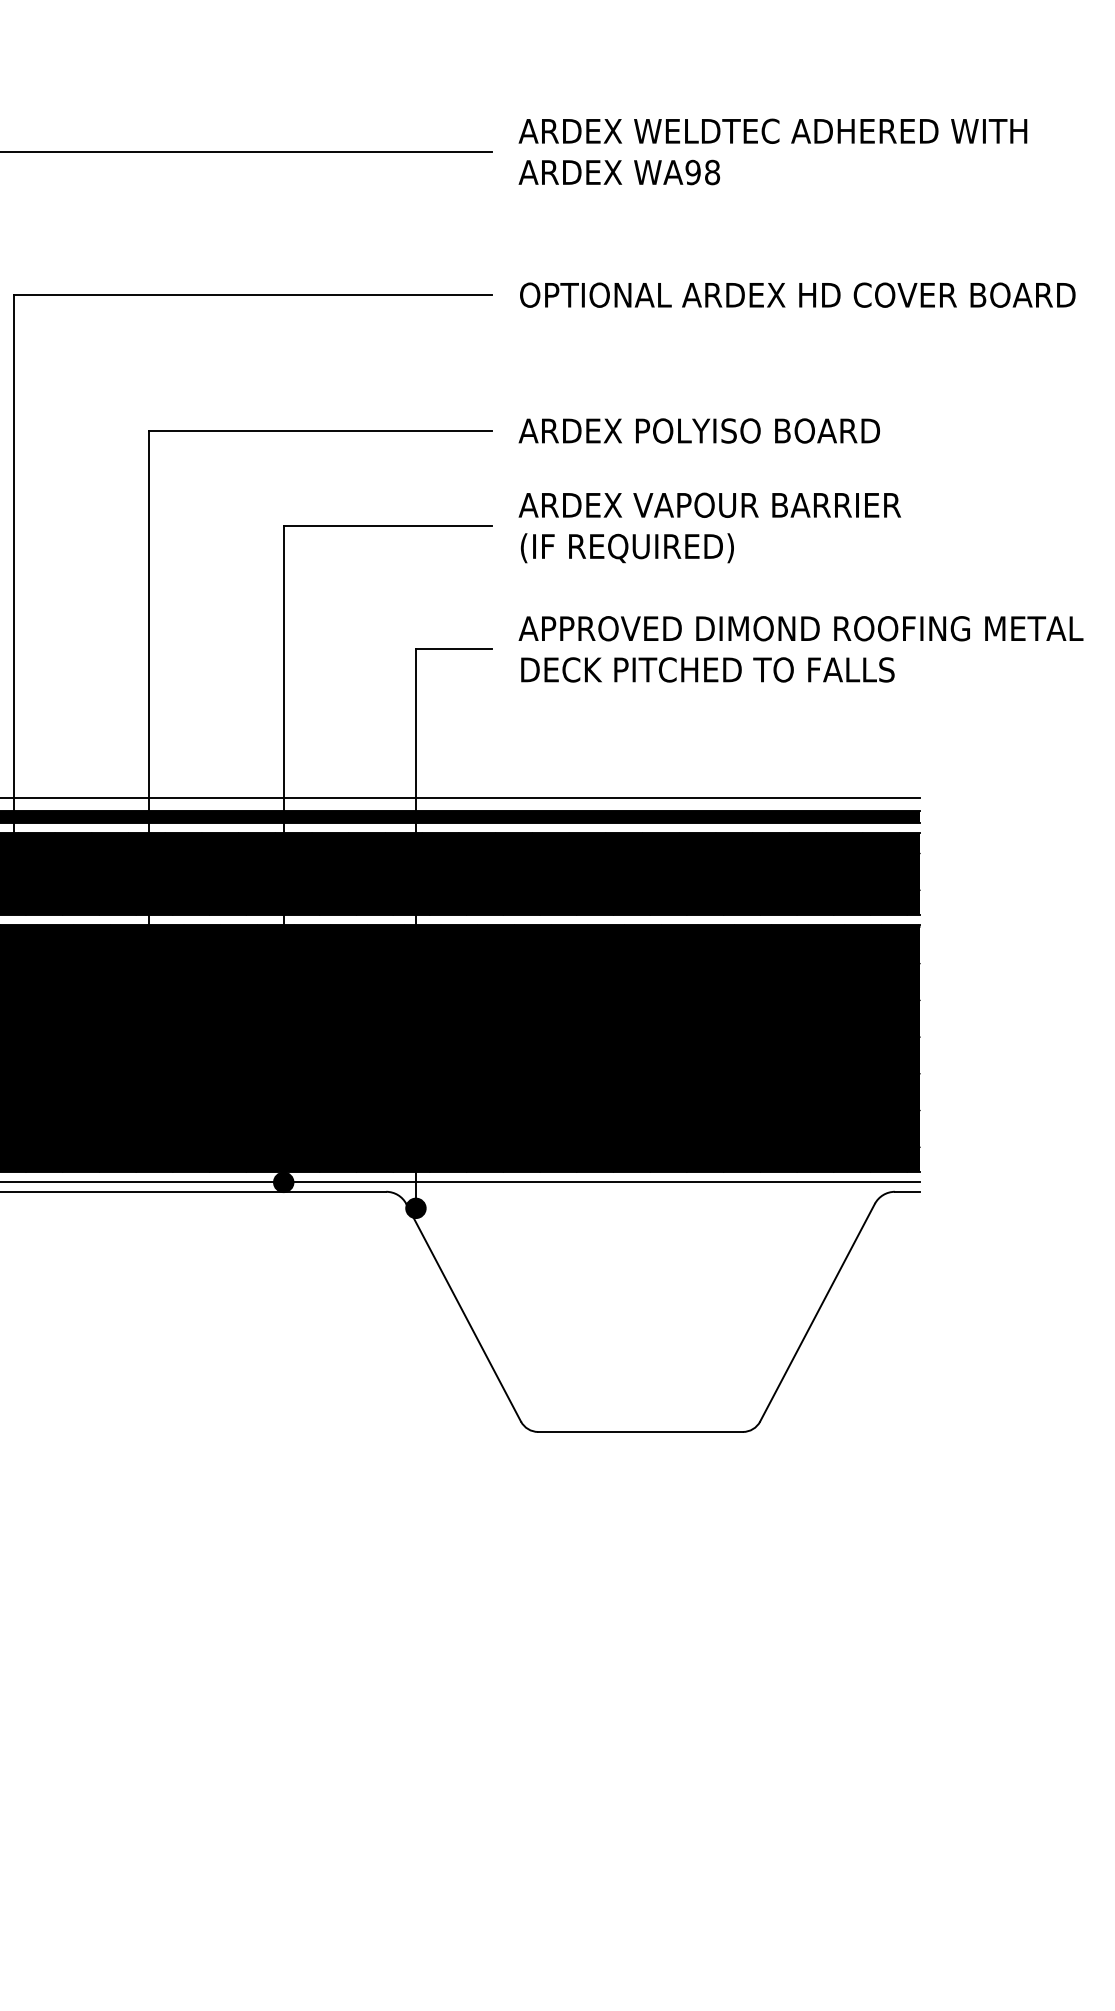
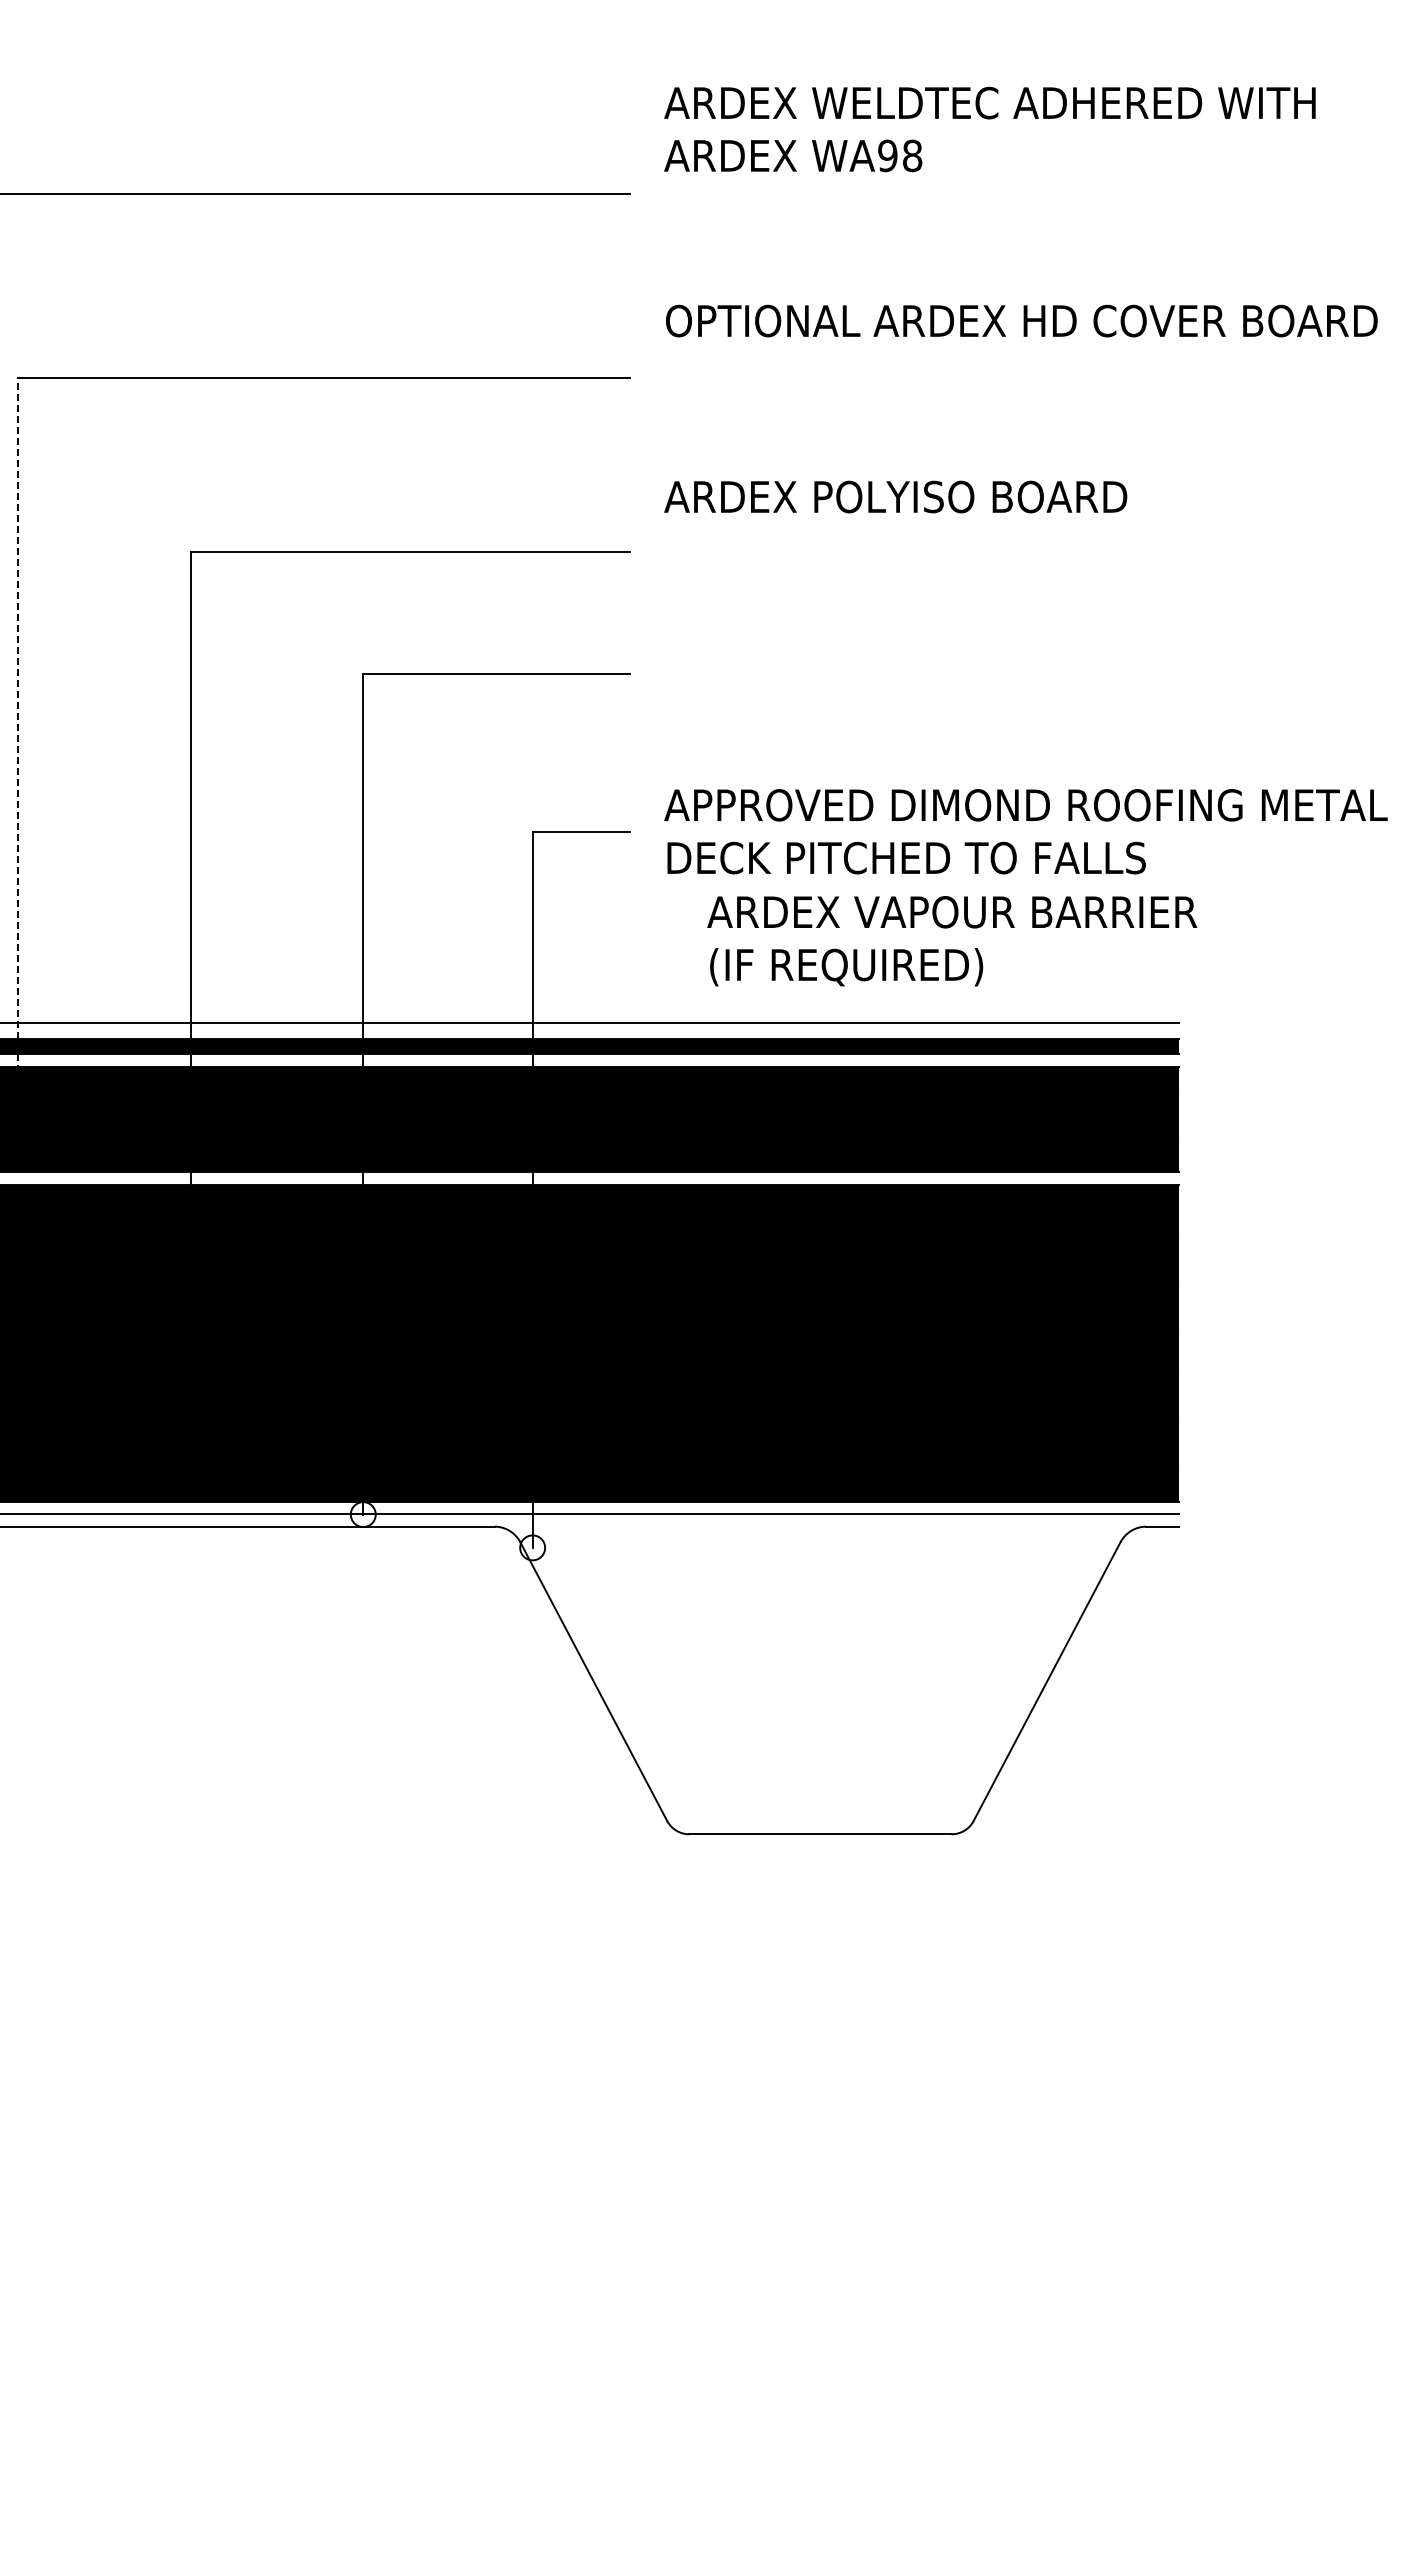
text: (772, 151) -> (989, 129), moved
text: (797, 294) -> (1021, 320), moved
text: (699, 430) -> (895, 496), moved
text: (710, 528) -> (952, 941), moved
line: (14, 569) -> (18, 729), solid -> dashed
fill: (283, 1182) -> (362, 1514), removed
fill: (415, 1208) -> (532, 1547), removed

